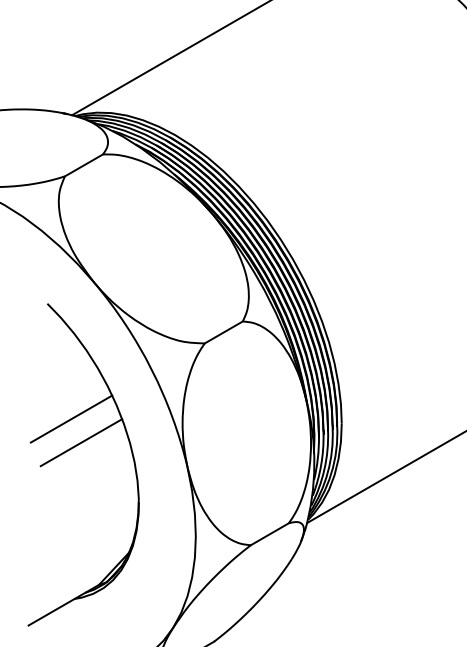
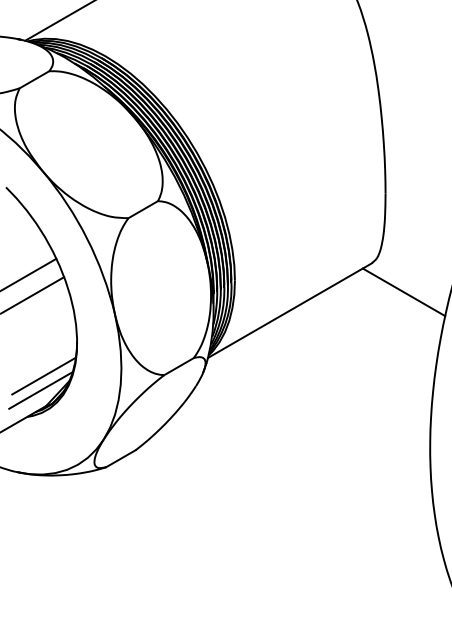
line: (96, 545) -> (44, 375), added
line: (91, 563) -> (40, 389), added

